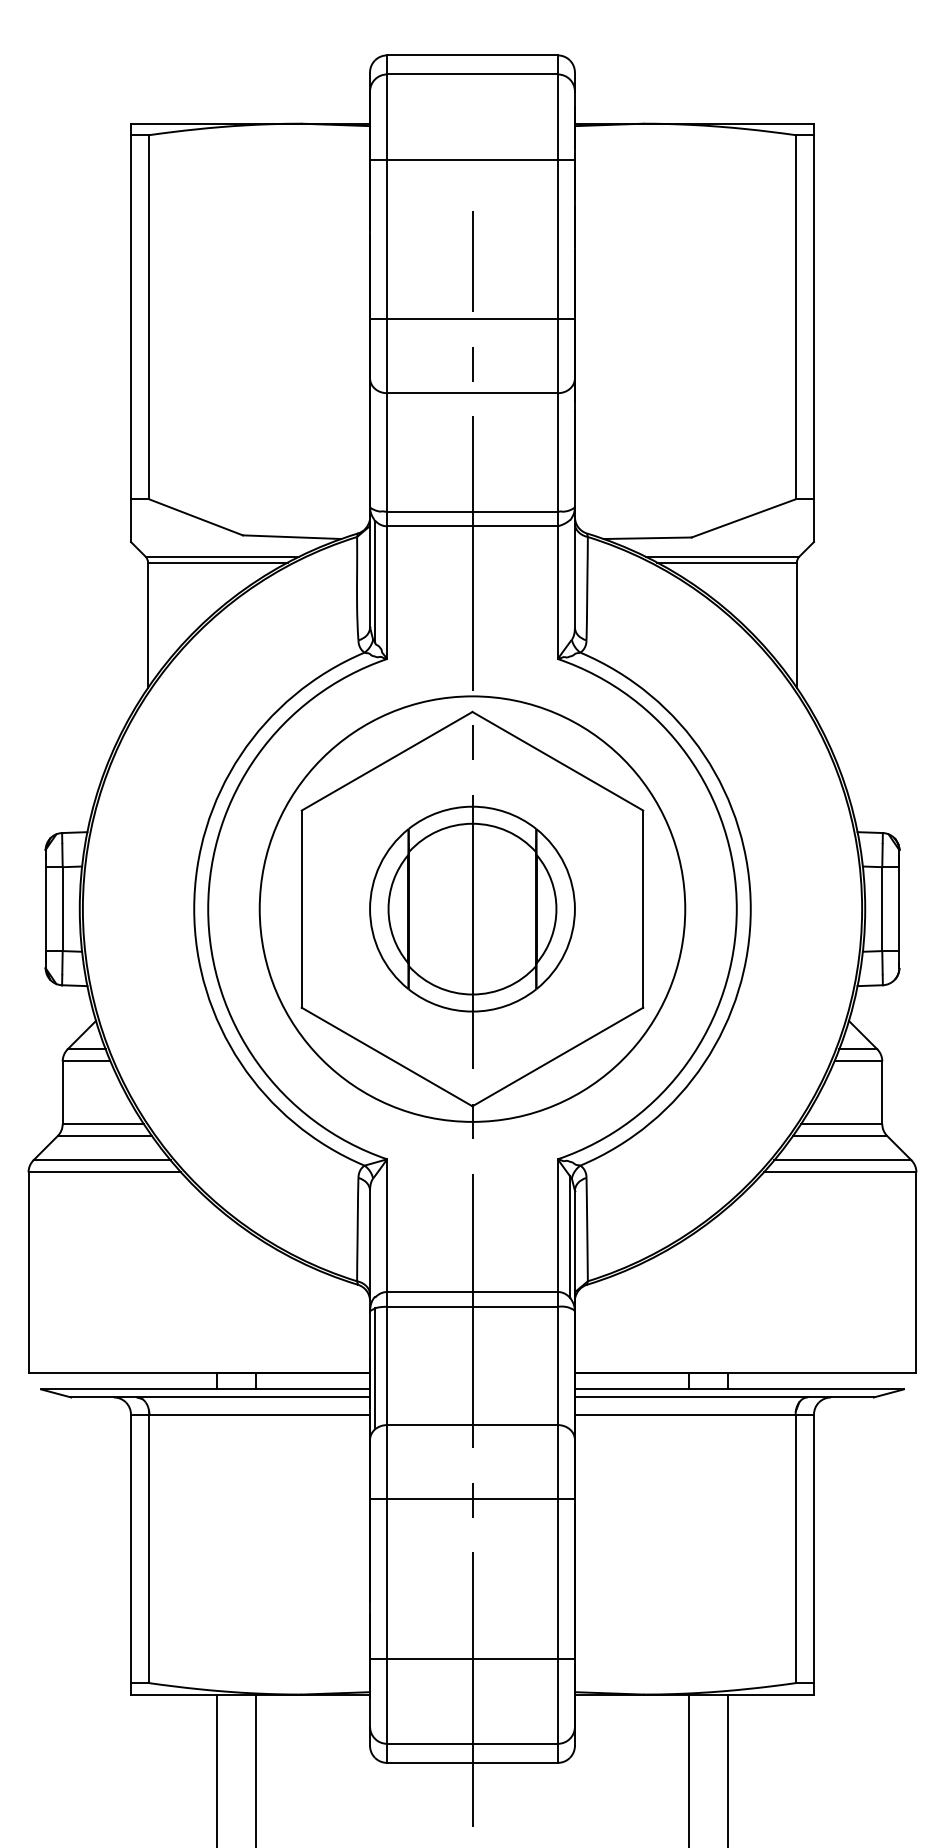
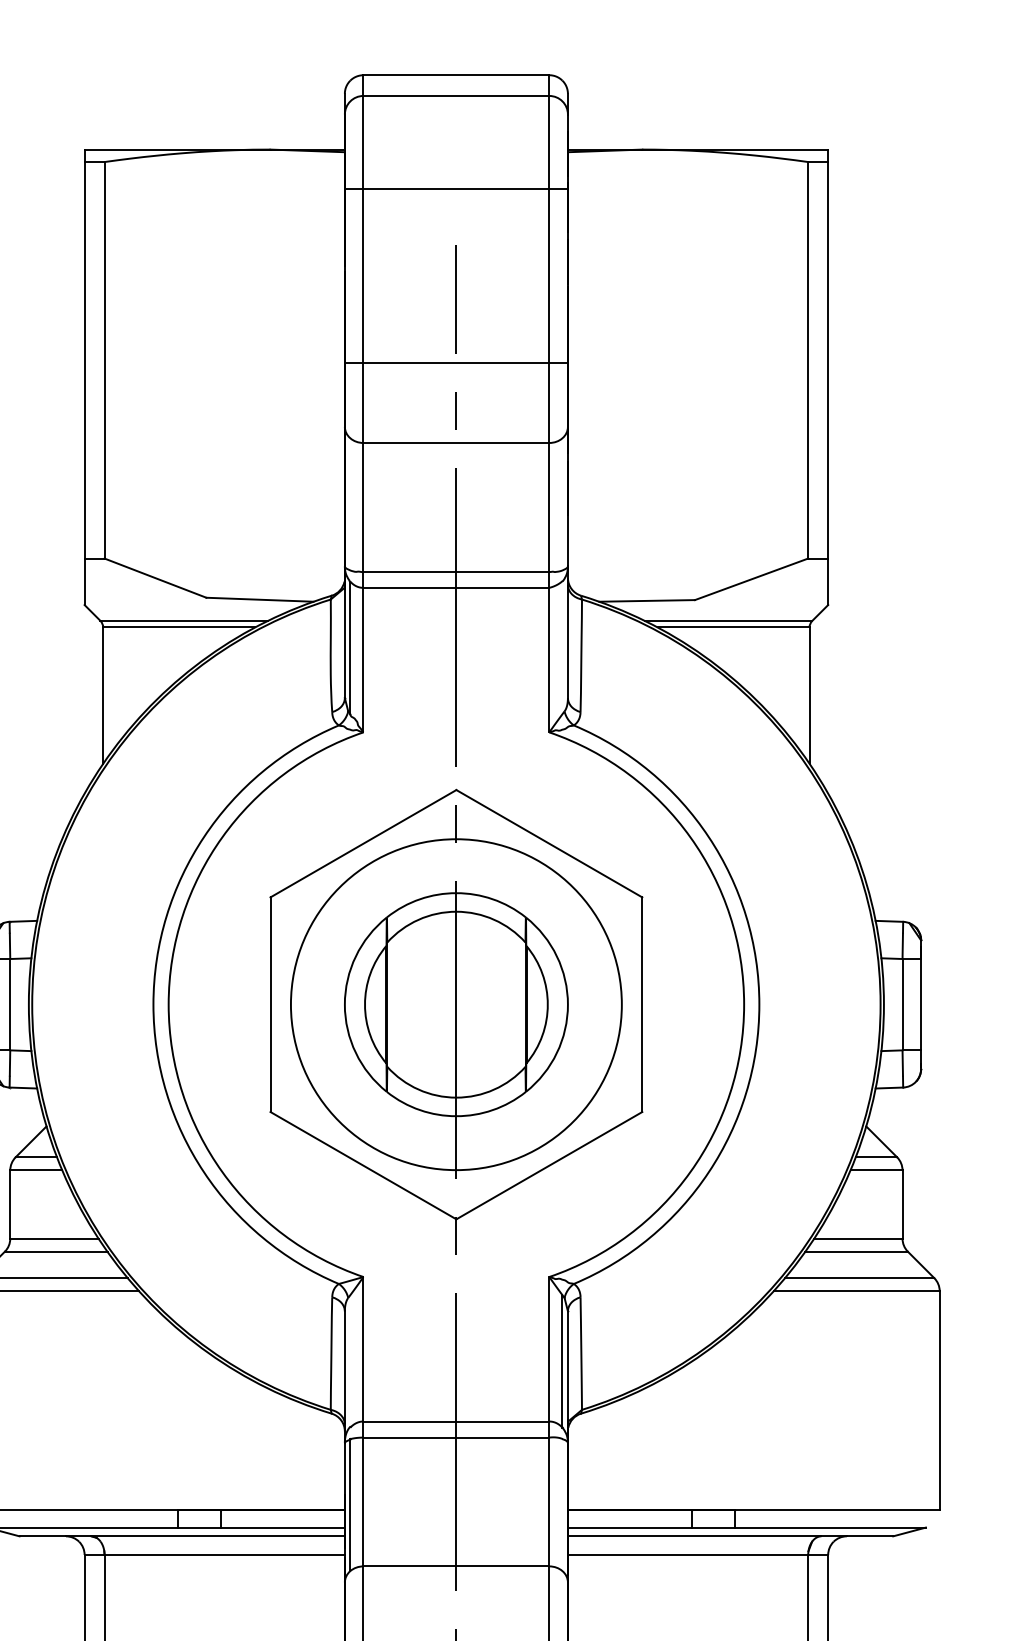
circle: (472, 909) -> (456, 1005), size x0.71

